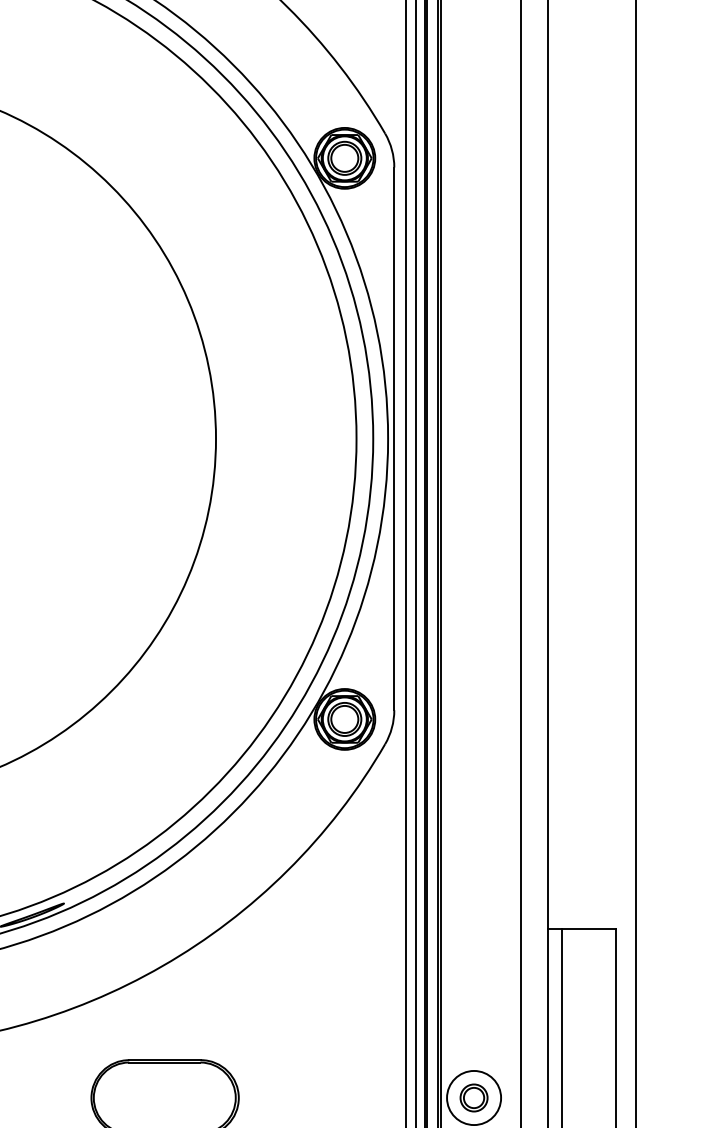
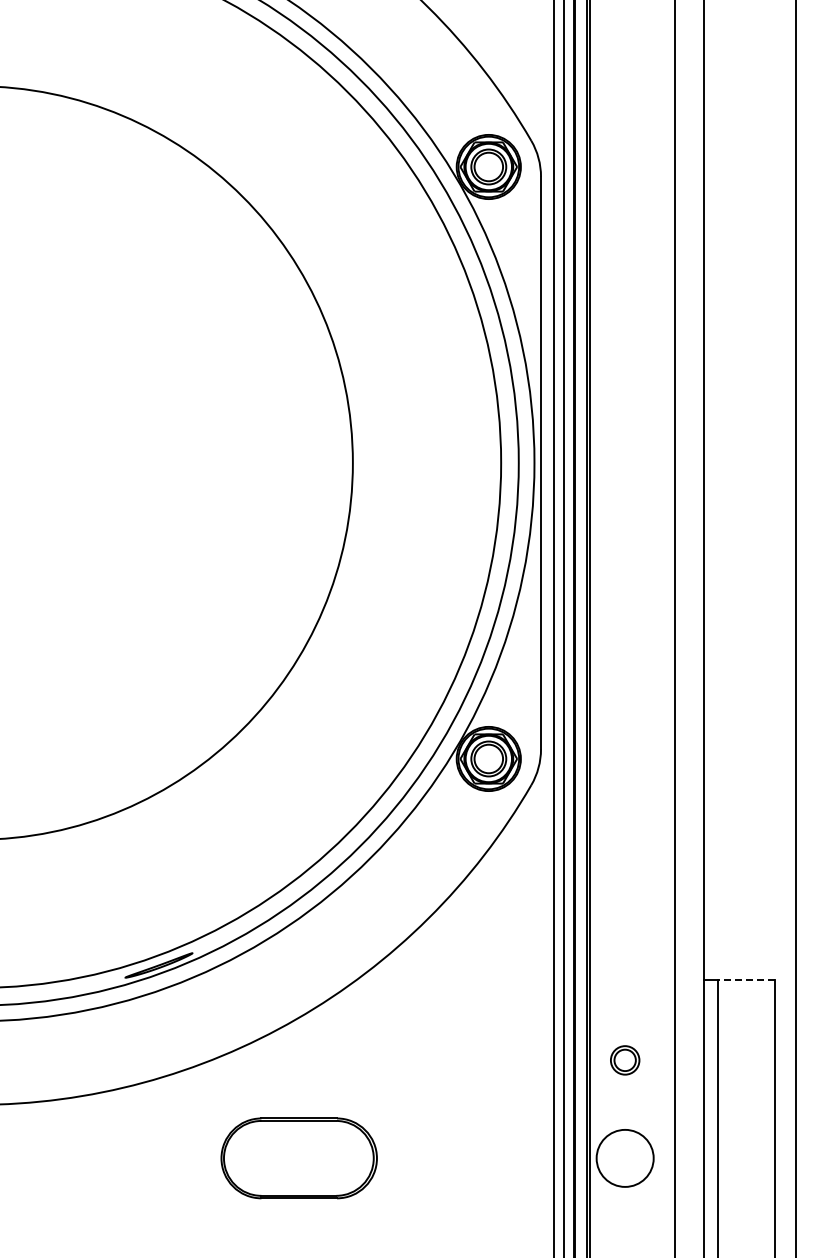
line: (589, 929) -> (746, 980), solid -> dashed
part: (474, 1098) -> (625, 1060), moved

